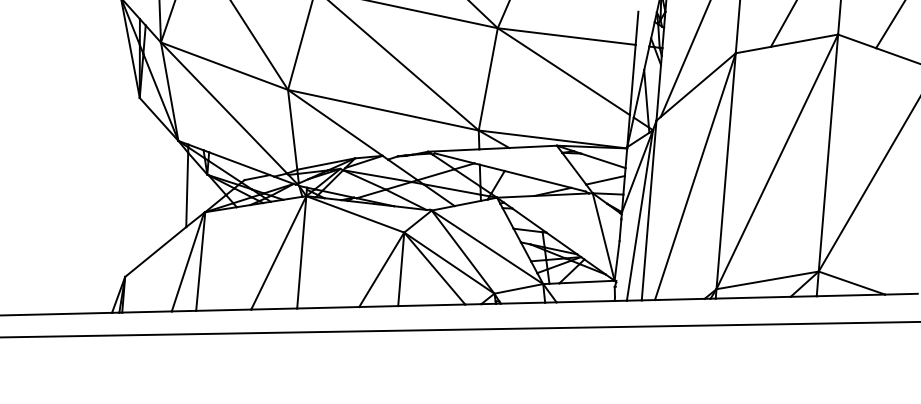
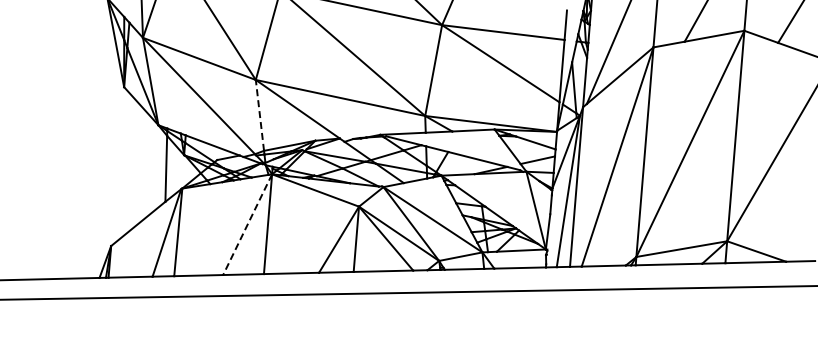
line: (292, 129) -> (259, 115), solid -> dashed
line: (278, 252) -> (247, 224), solid -> dashed

